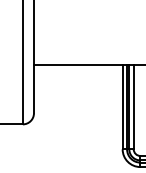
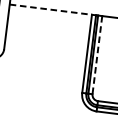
line: (78, 65) -> (50, 10), solid -> dashed
line: (133, 107) -> (97, 55), solid -> dashed

